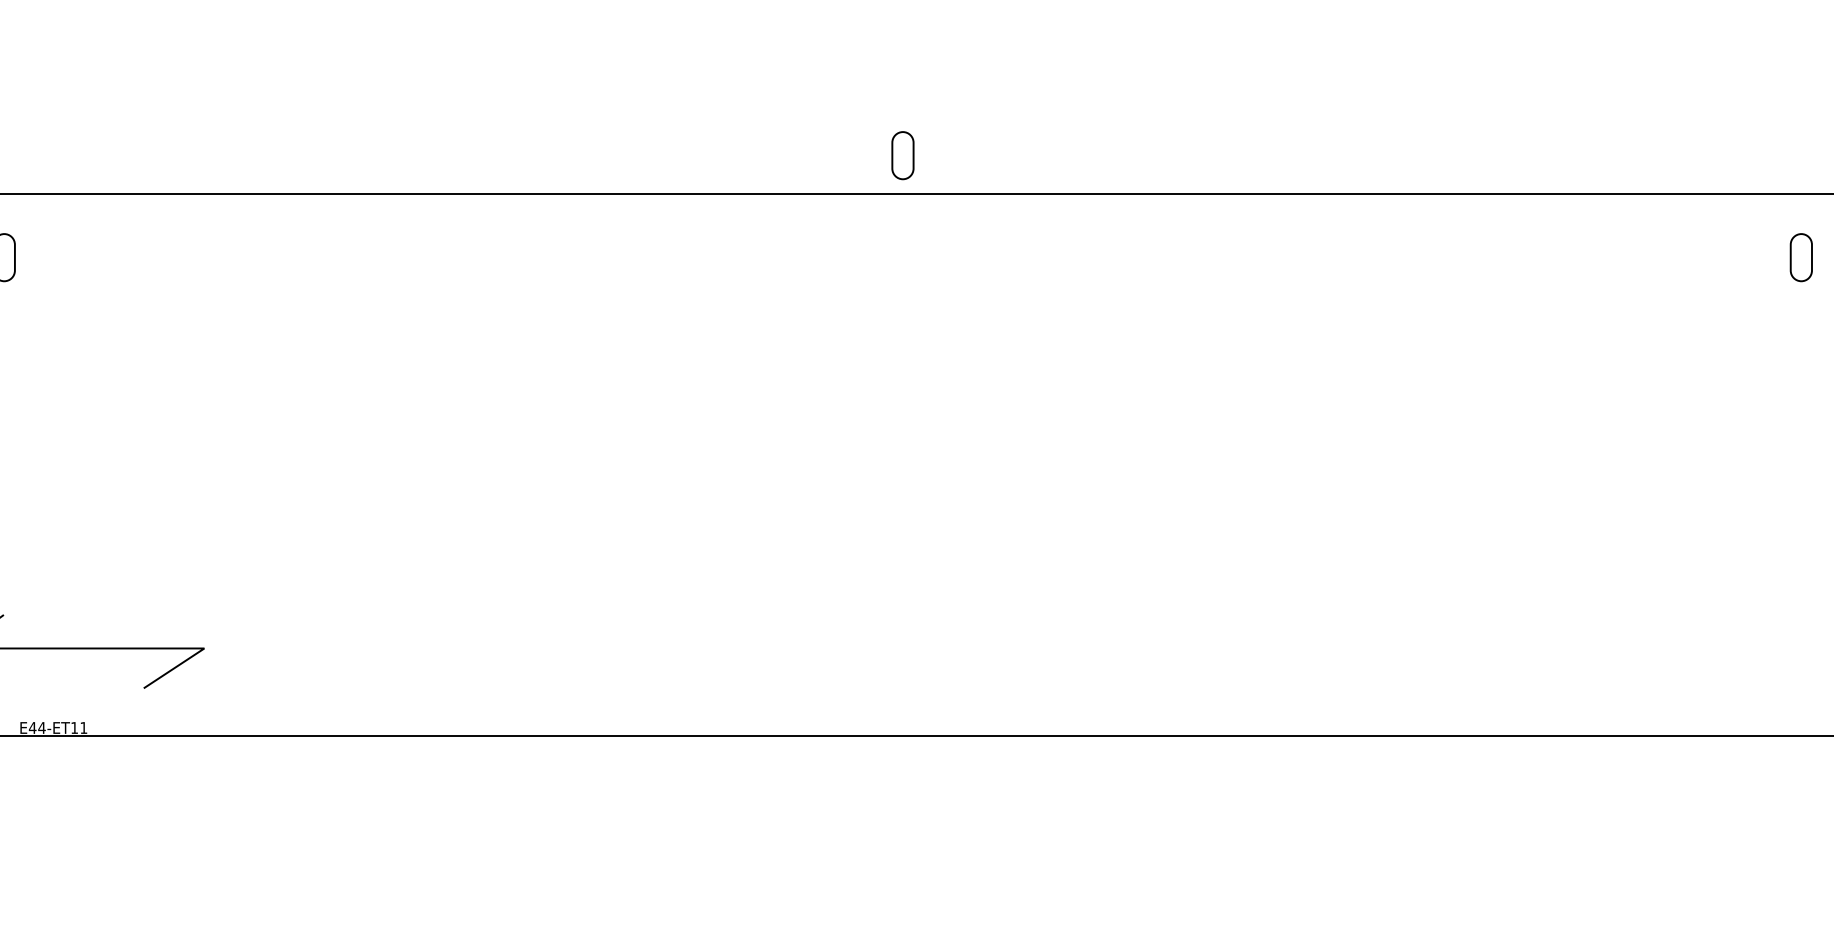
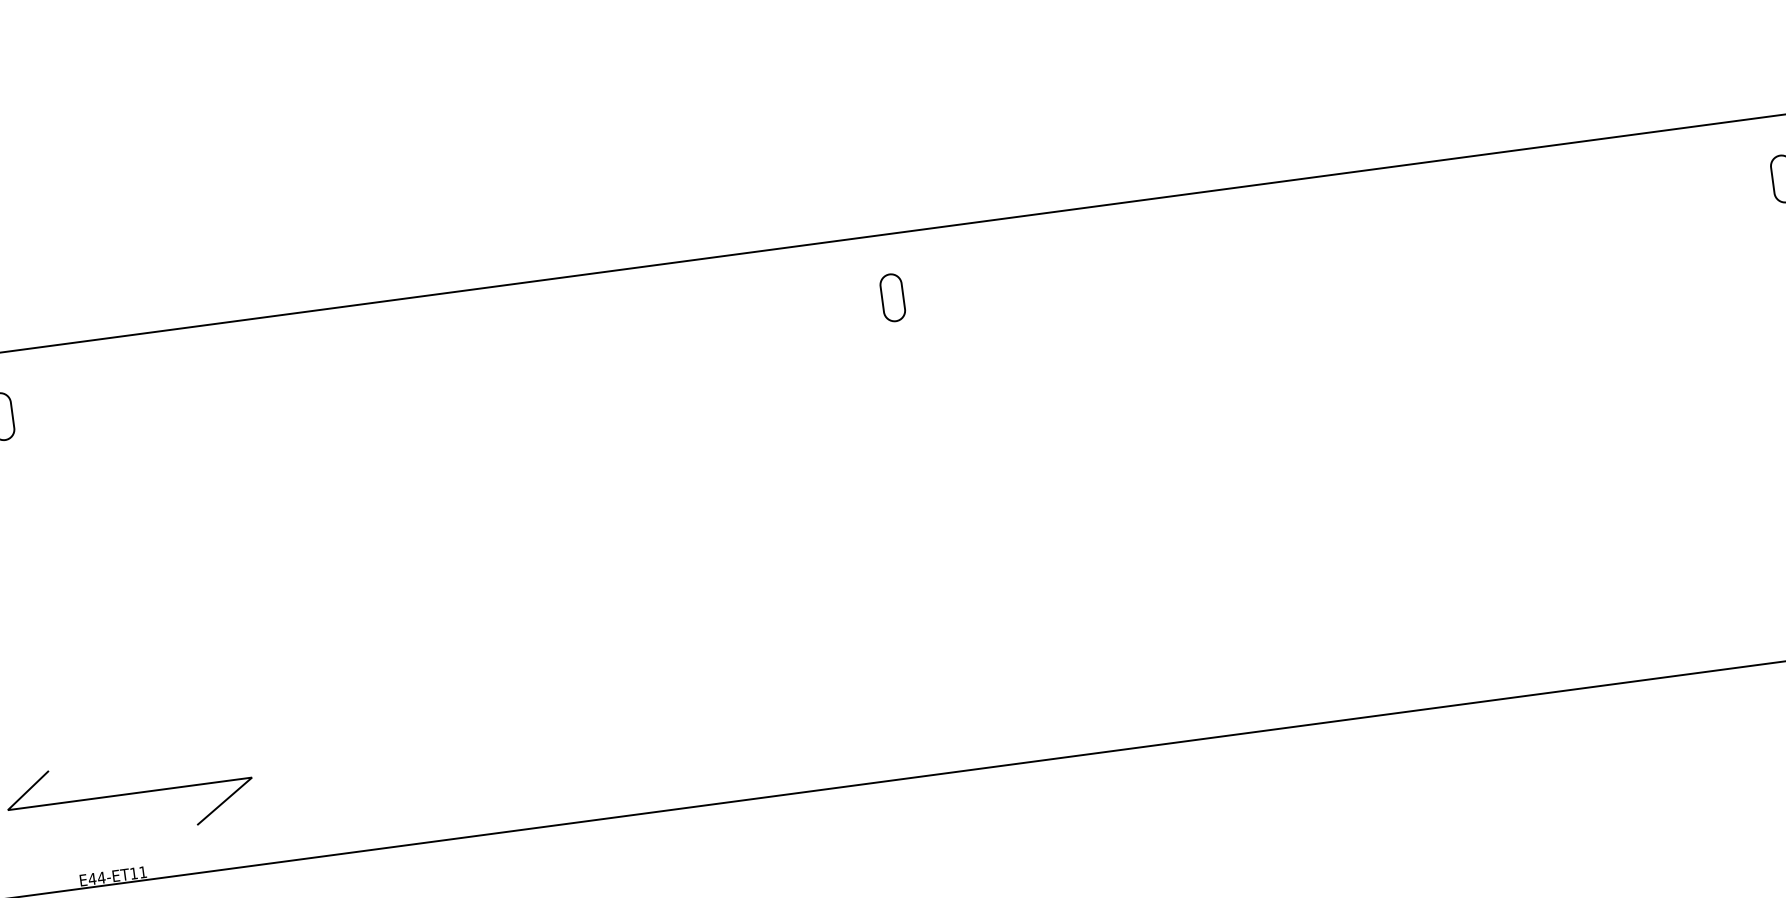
part: (902, 155) -> (892, 297), moved

